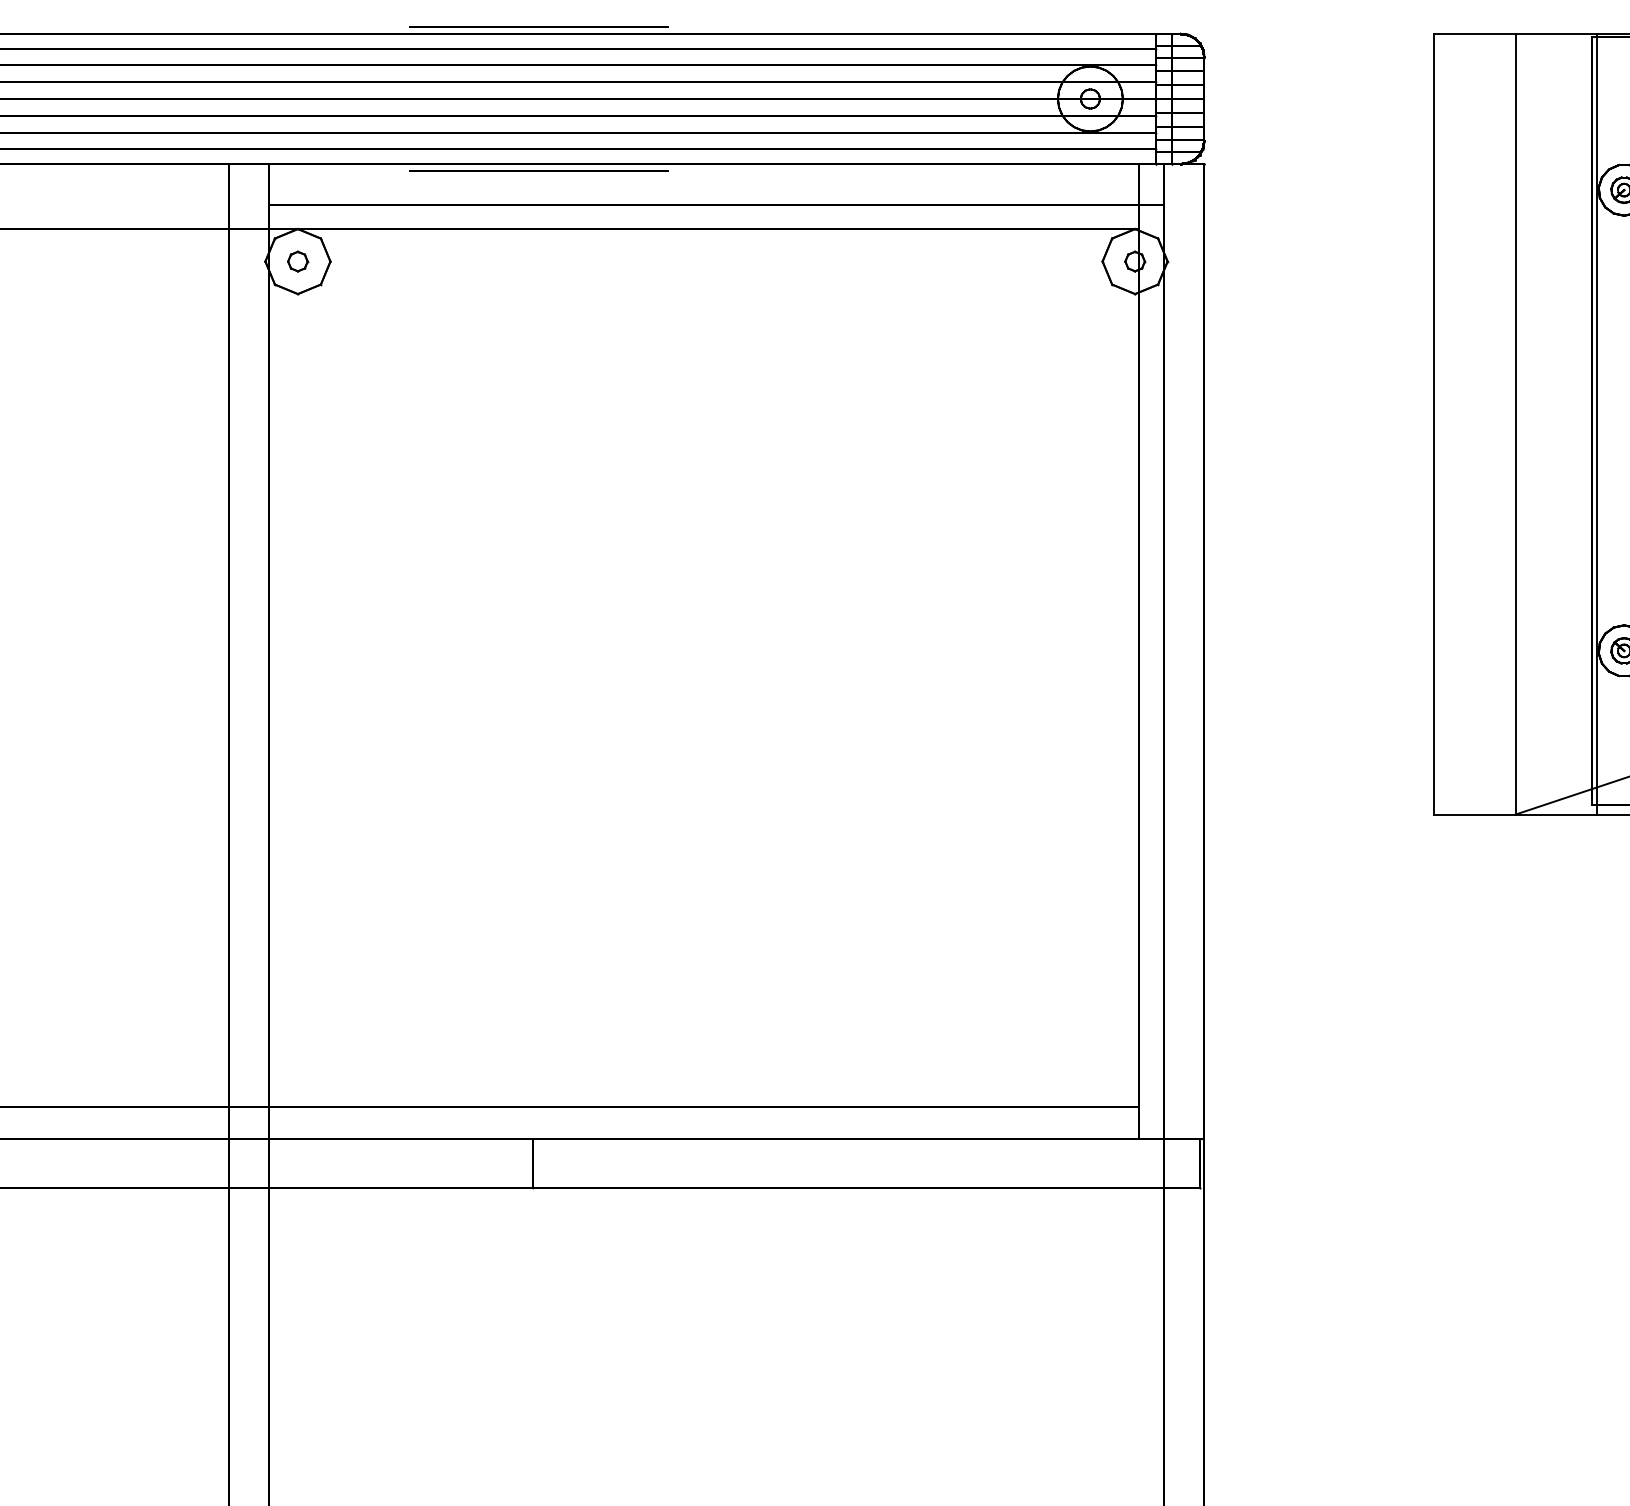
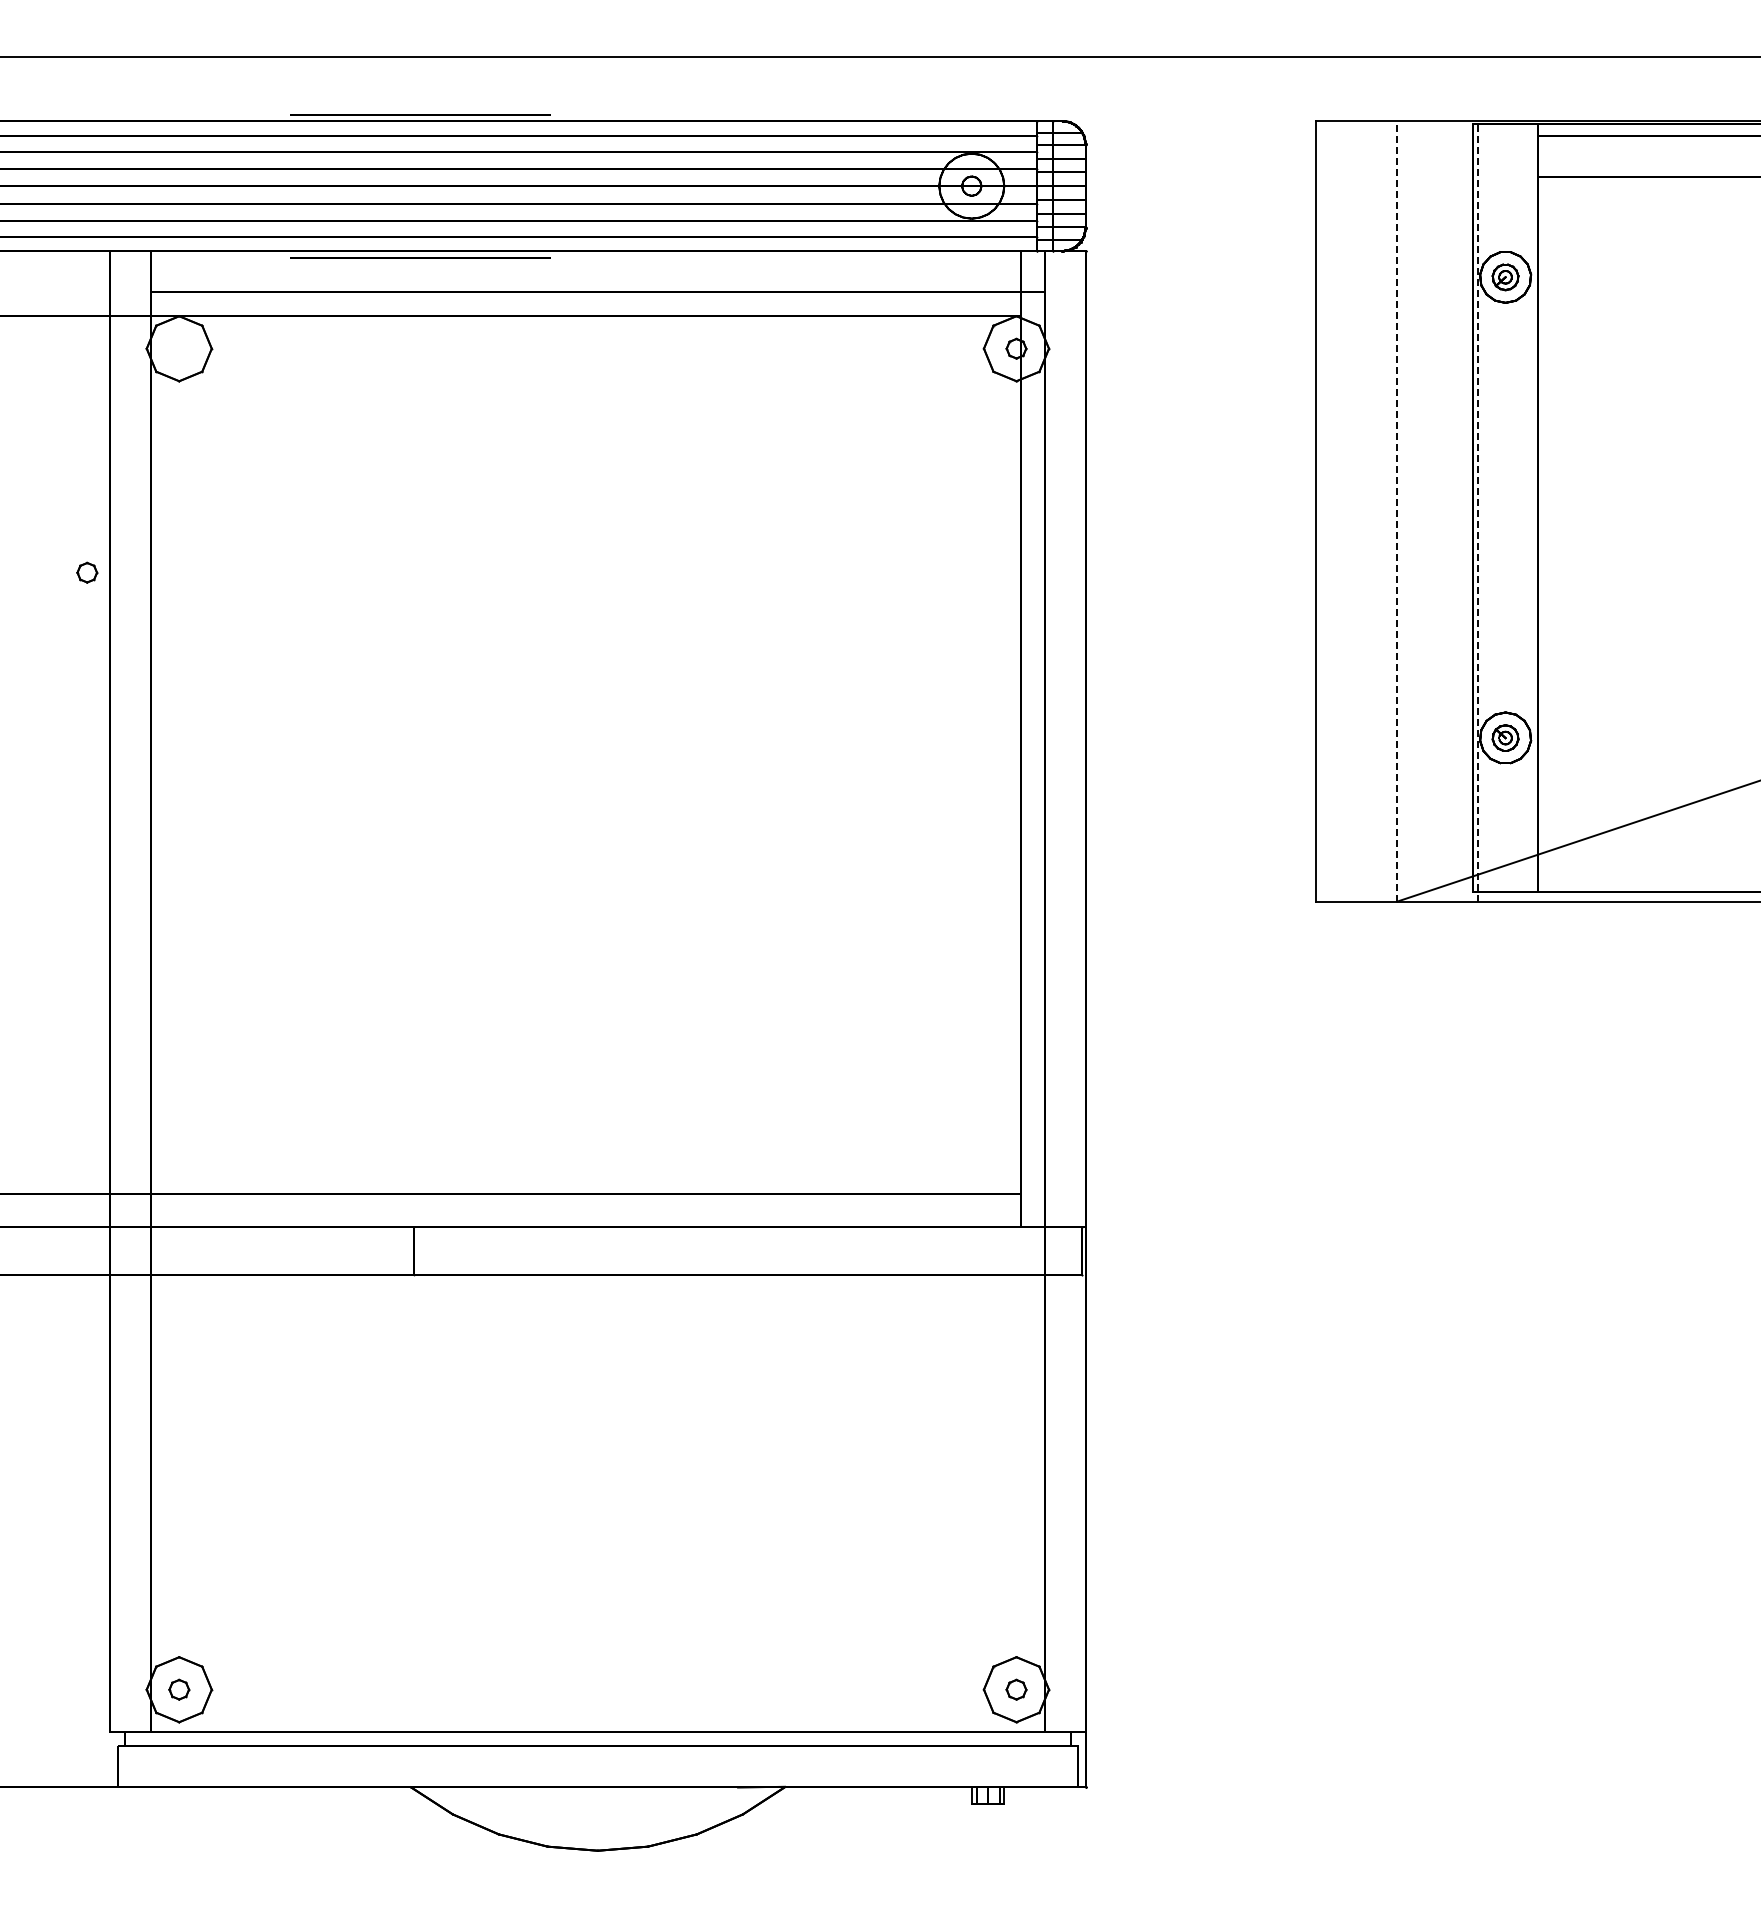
part: (298, 261) -> (87, 572), moved
line: (1516, 424) -> (1397, 511), solid -> dashed
line: (1597, 424) -> (1478, 511), solid -> dashed

